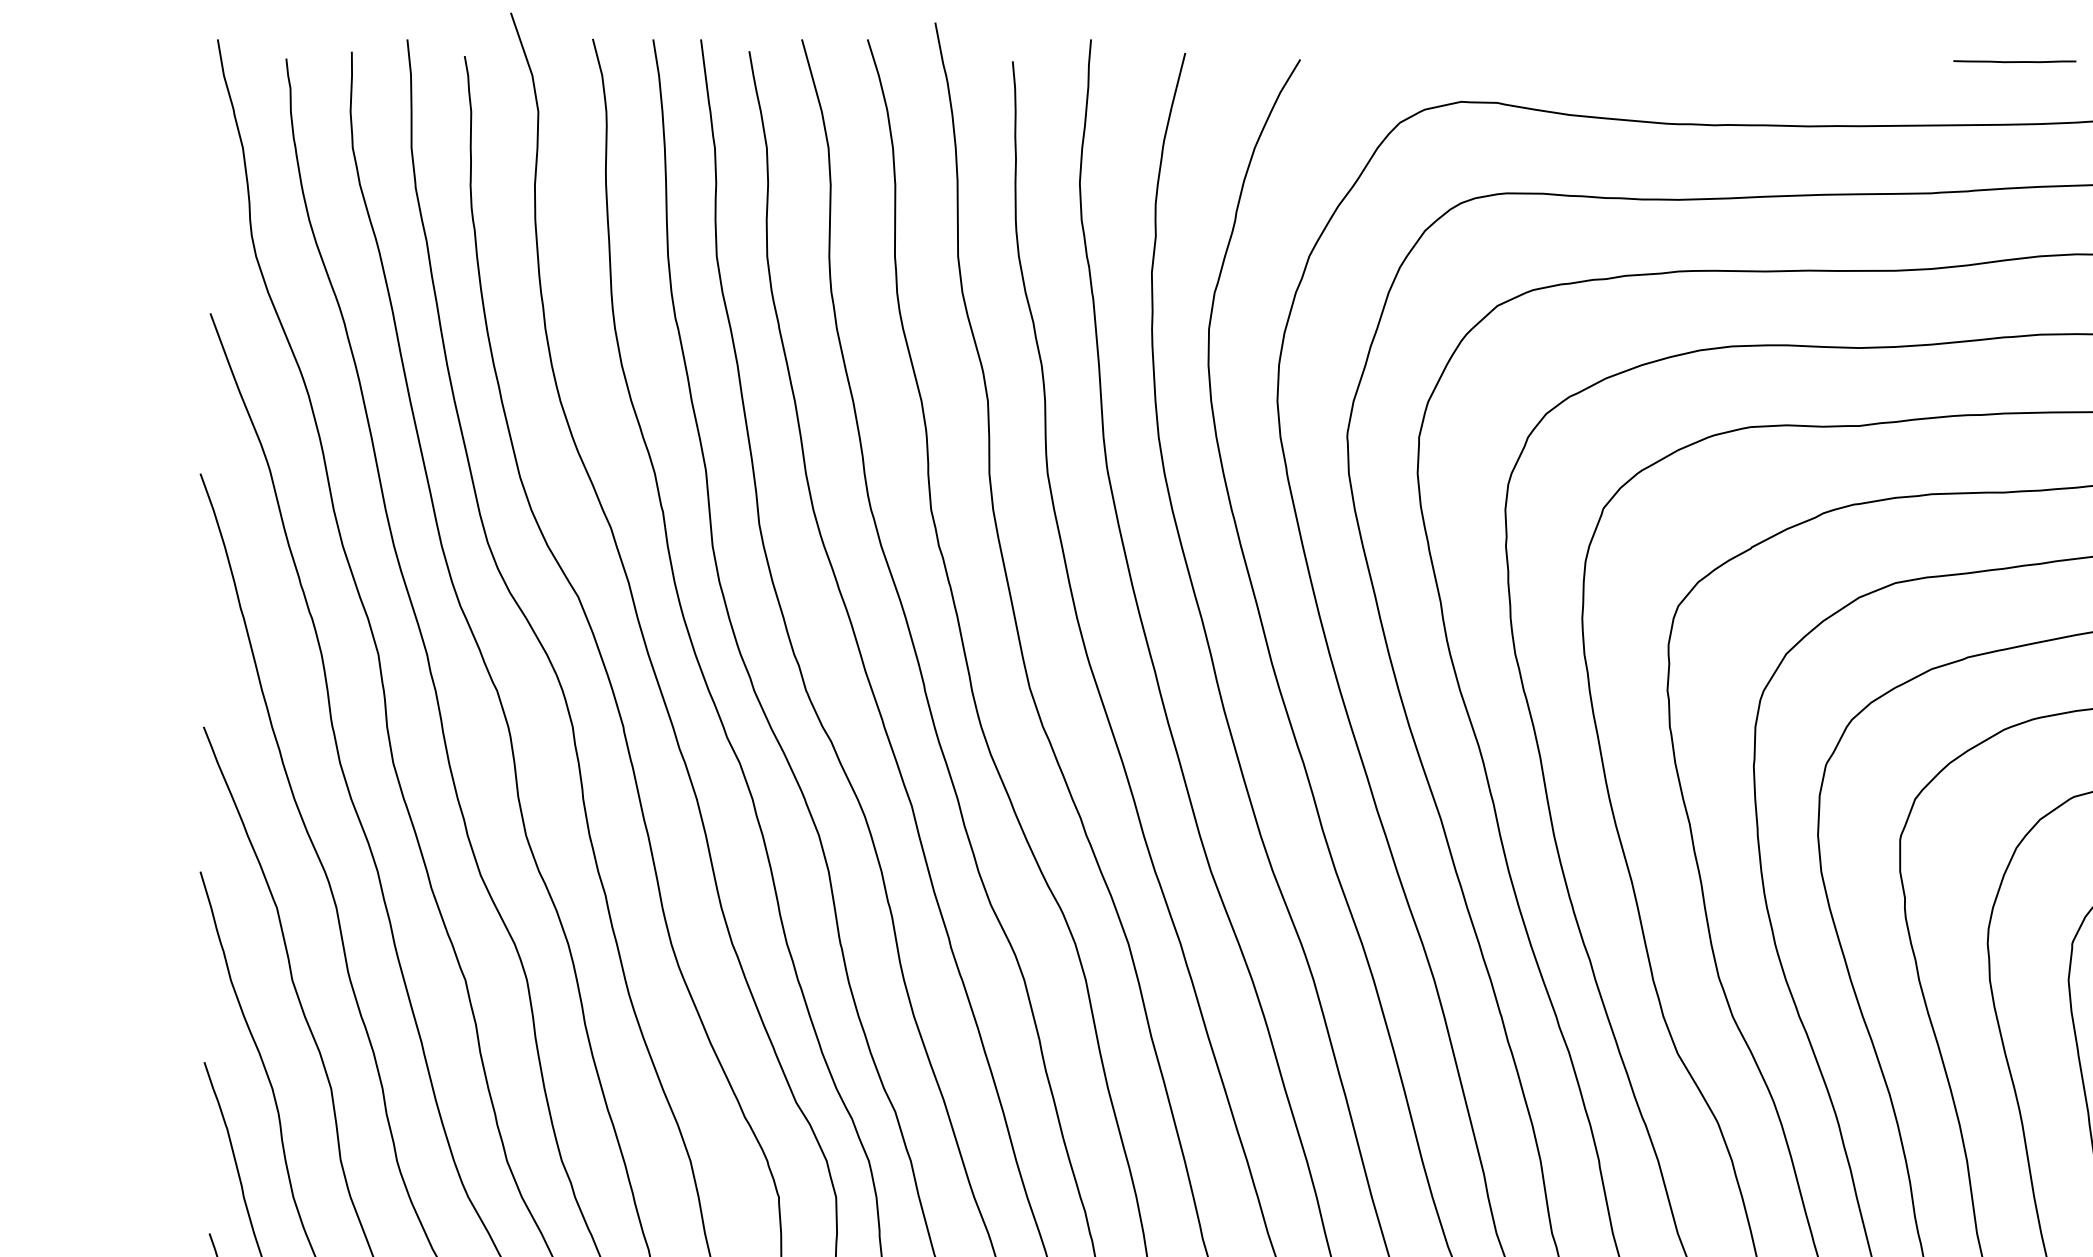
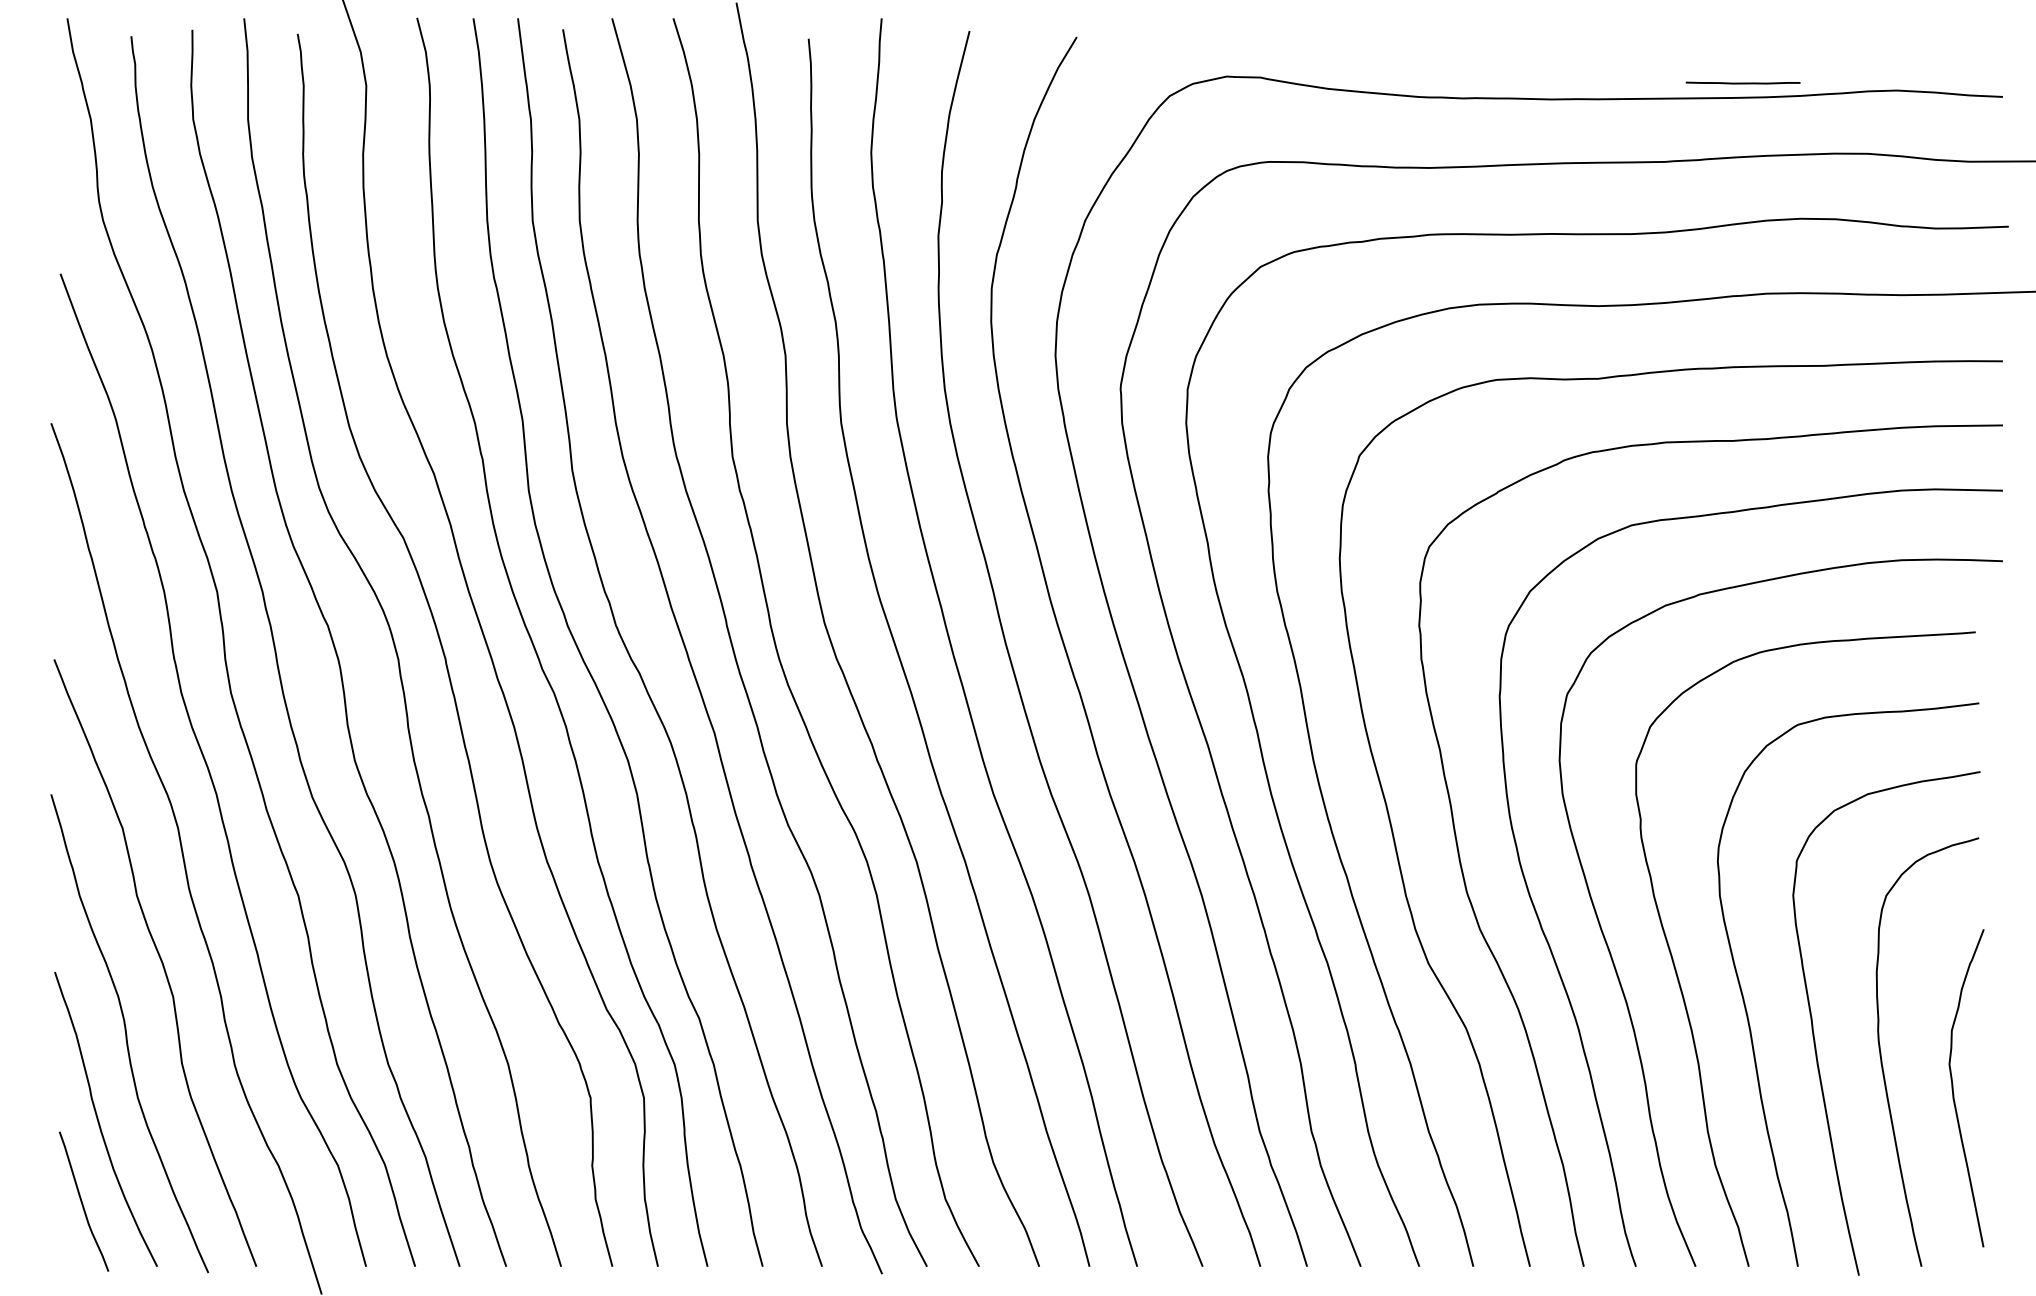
line: (2014, 61) -> (1742, 82), moved

